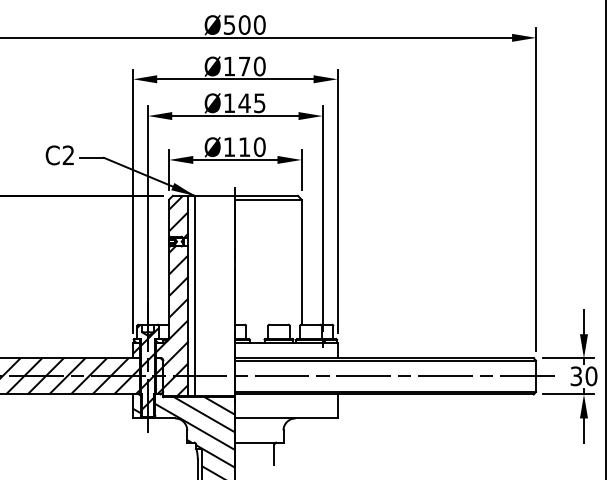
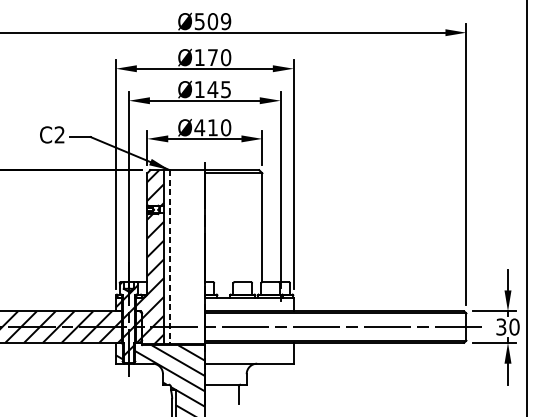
text: (259, 24) -> (225, 21), Ø500 -> Ø509
text: (229, 146) -> (199, 127), Ø110 -> Ø410
line: (195, 296) -> (170, 257), solid -> dashed

